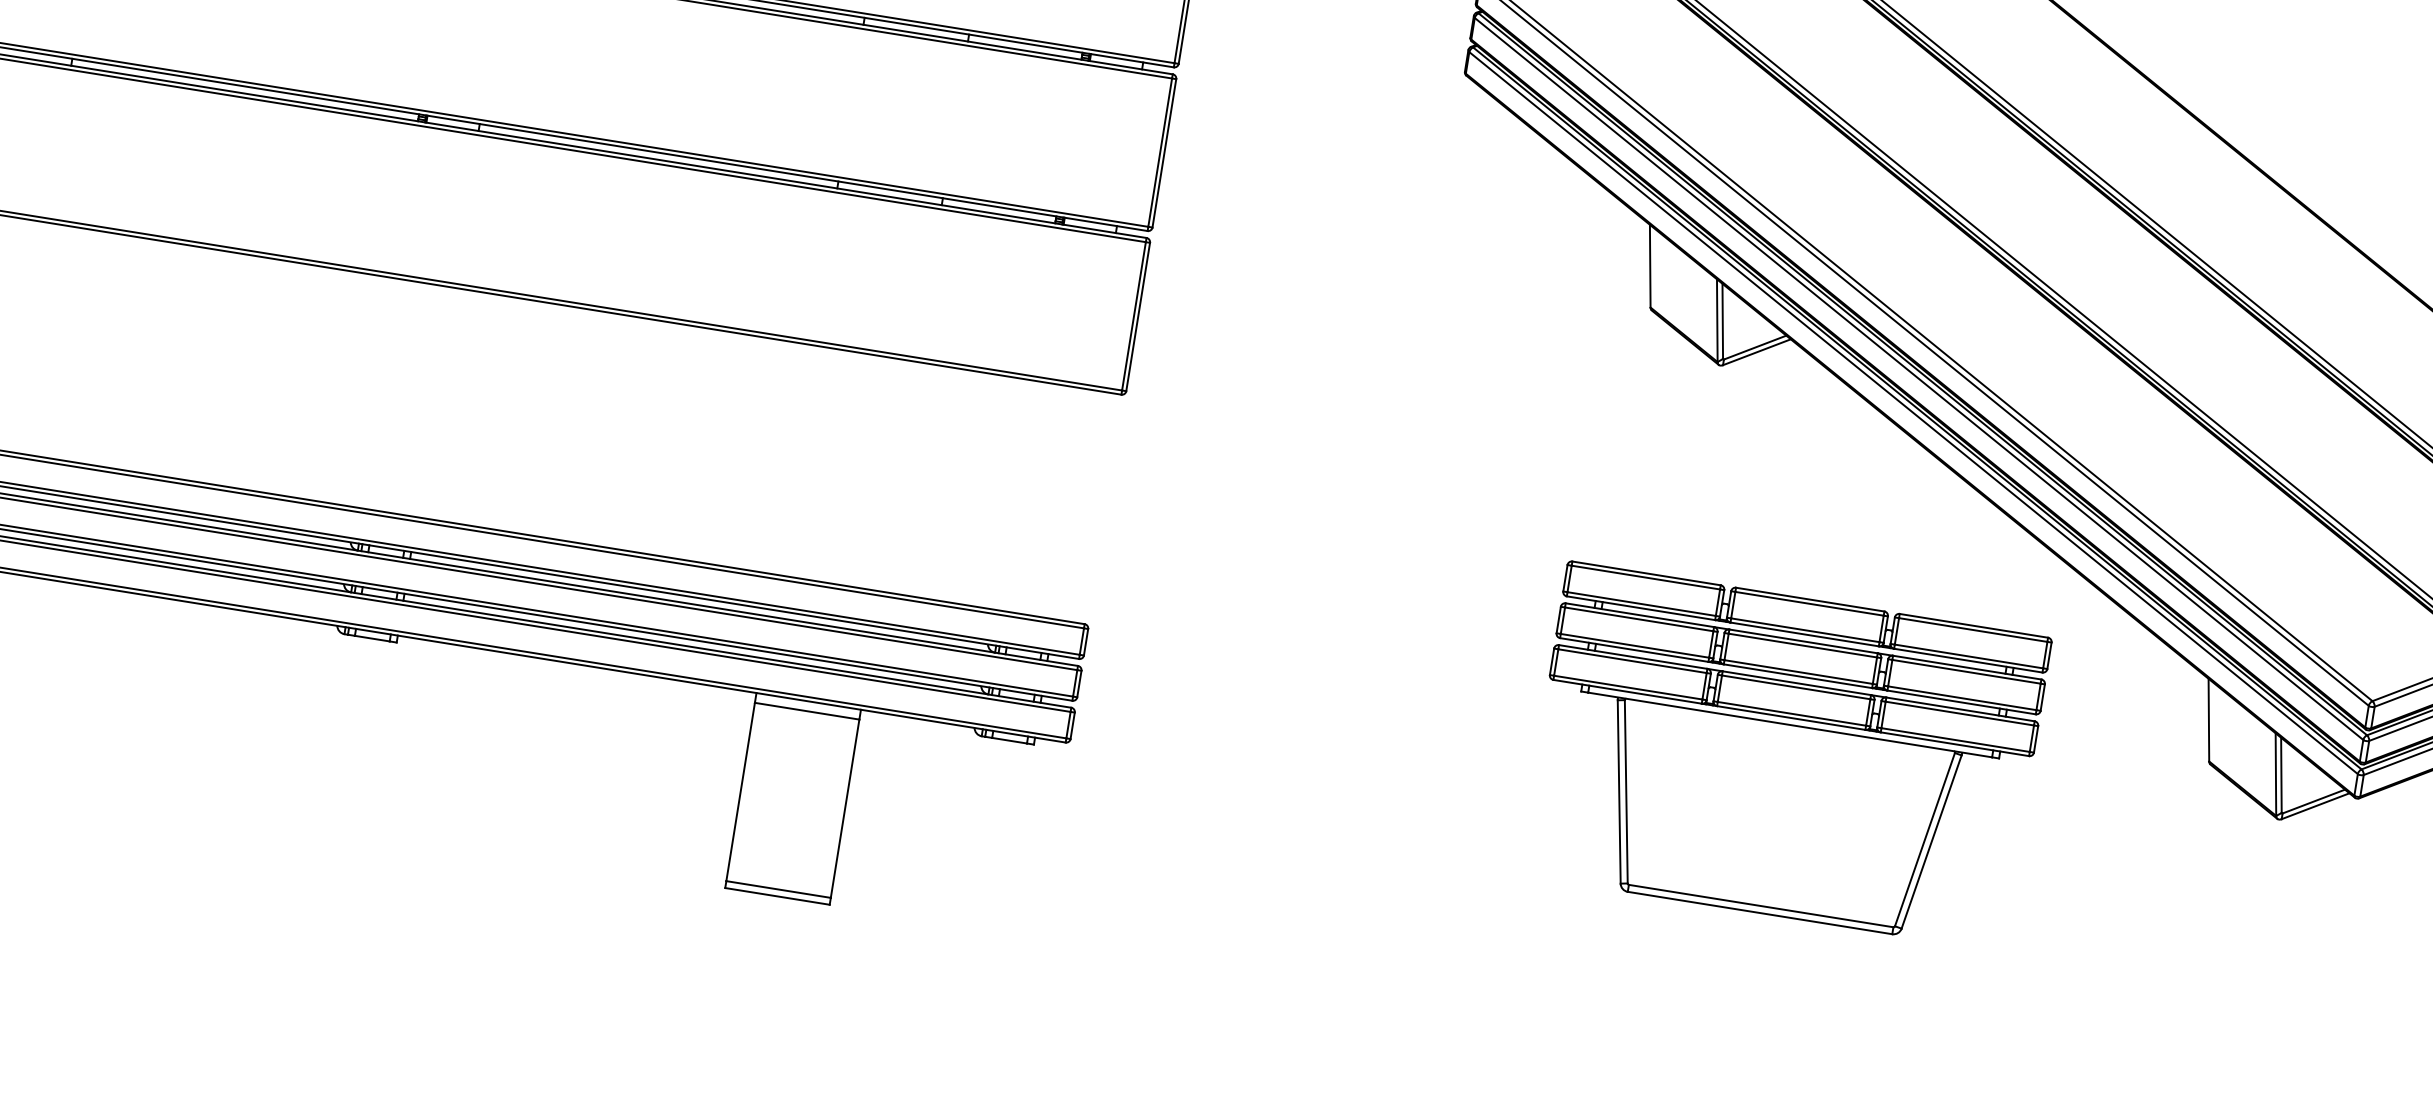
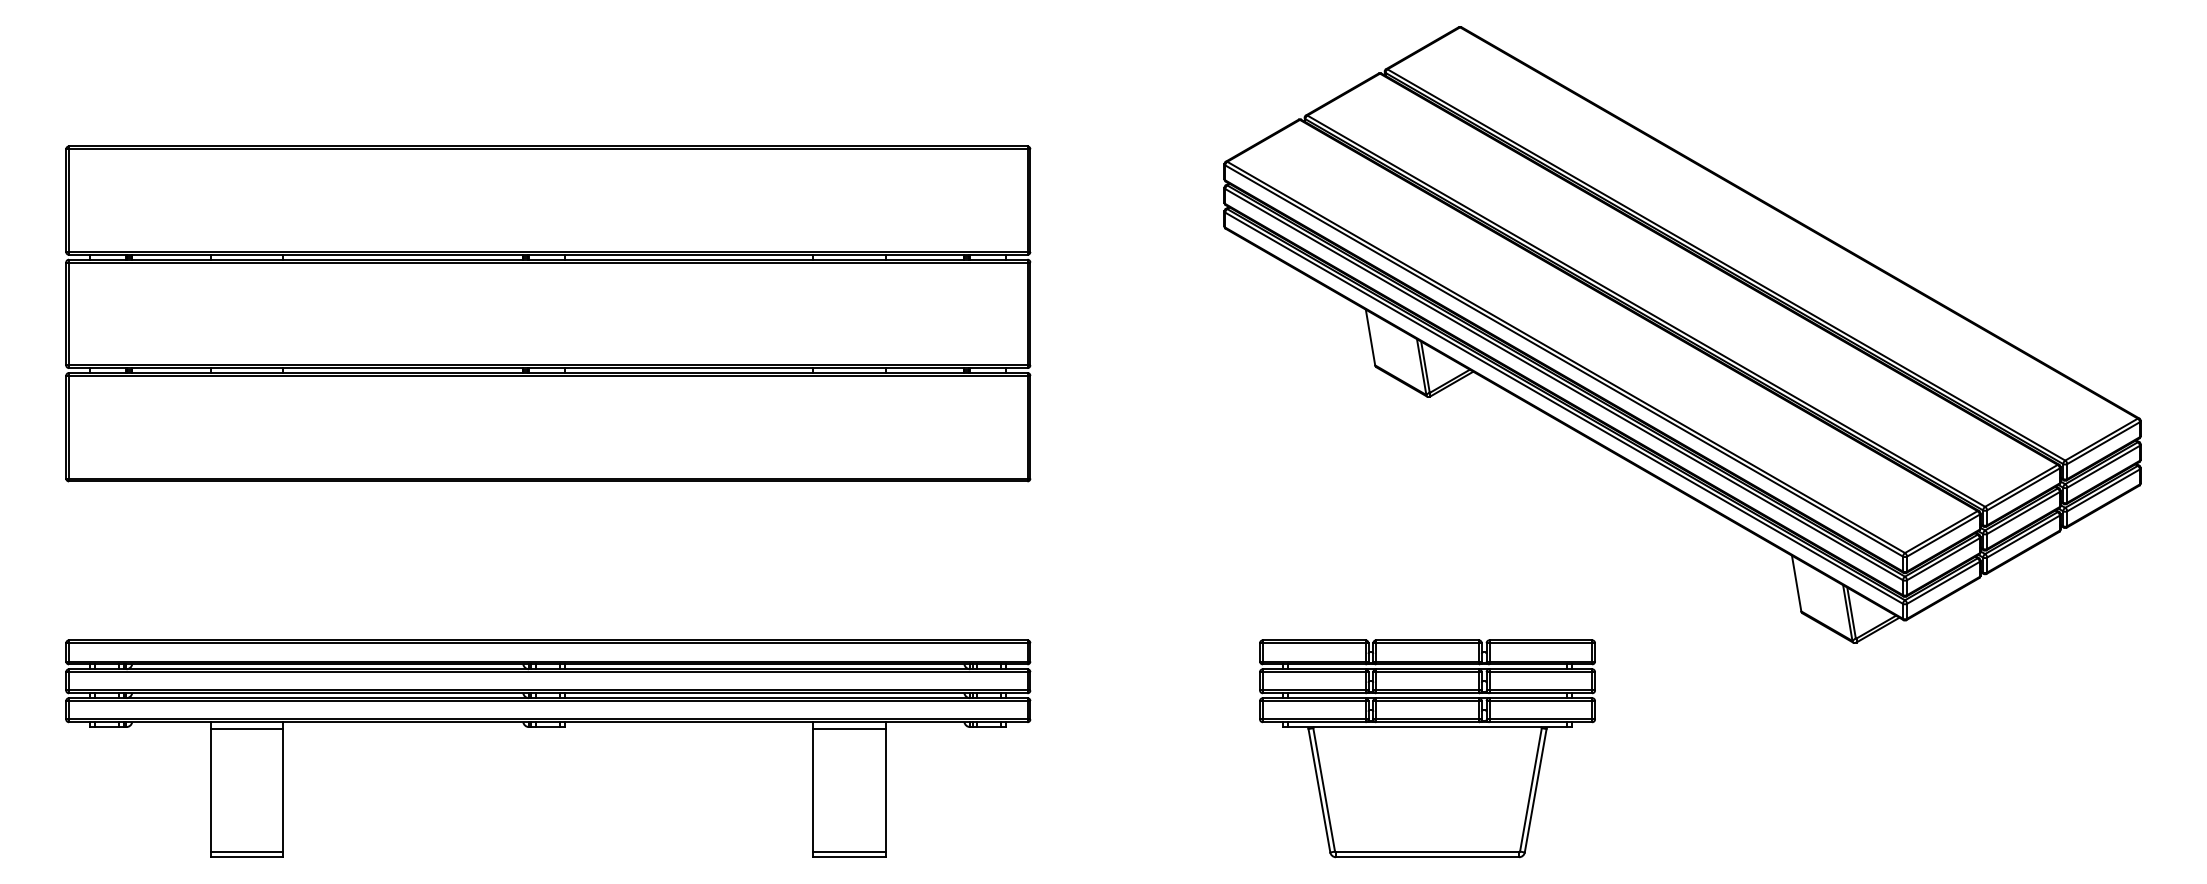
part: (1785, 755) -> (1427, 748), moved

